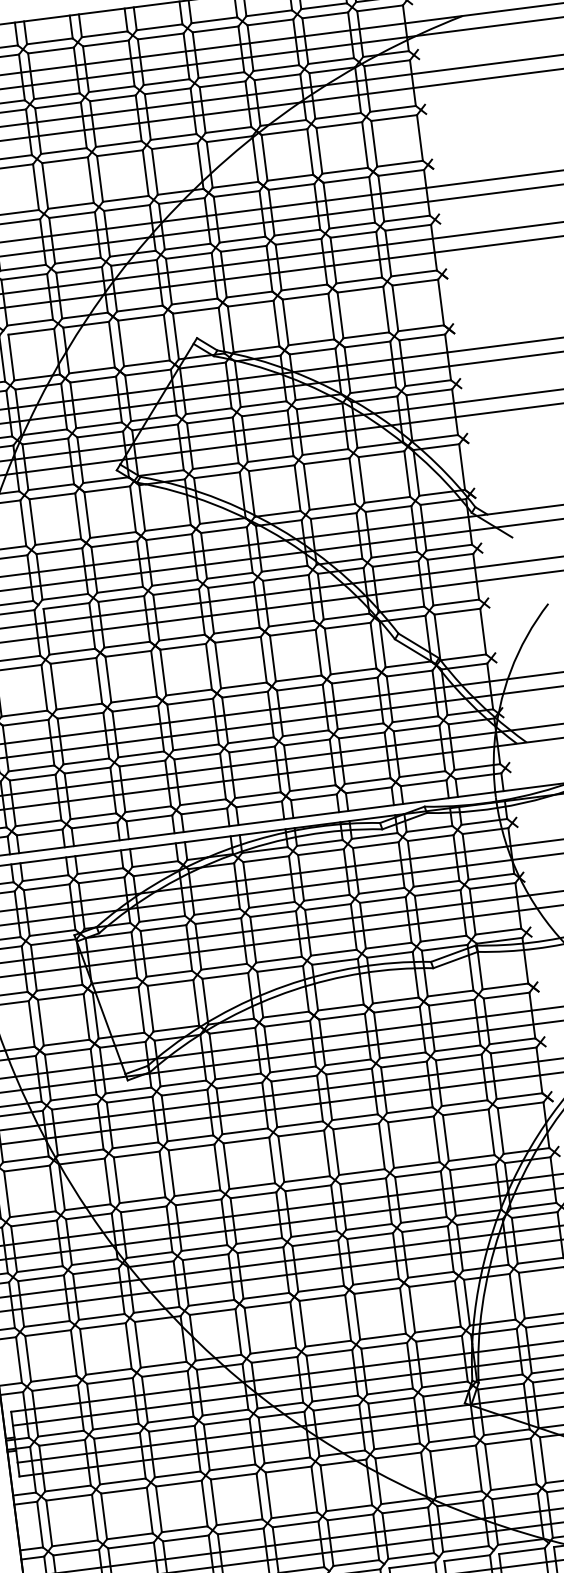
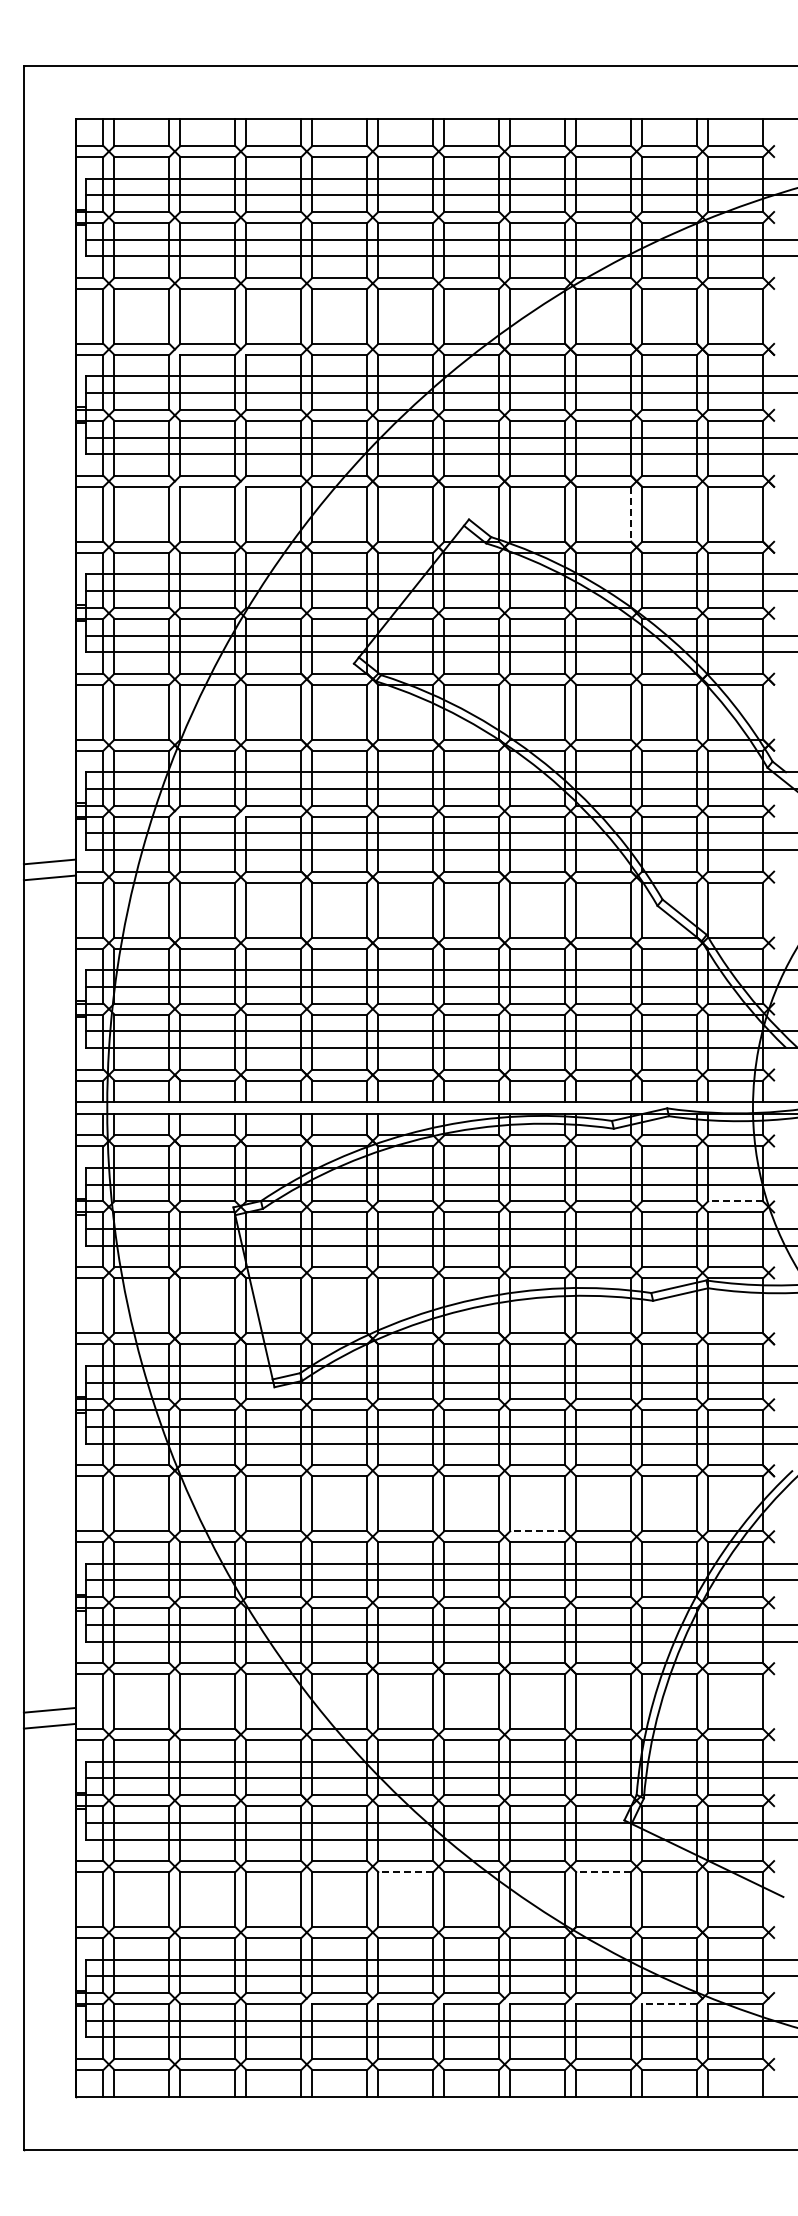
line: (331, 316) -> (631, 514), solid -> dashed
line: (491, 876) -> (735, 1201), solid -> dashed
line: (361, 1172) -> (537, 1531), solid -> dashed
line: (453, 1448) -> (603, 1872), solid -> dashed
line: (288, 1469) -> (405, 1872), solid -> dashed
line: (521, 1550) -> (669, 2003), solid -> dashed

